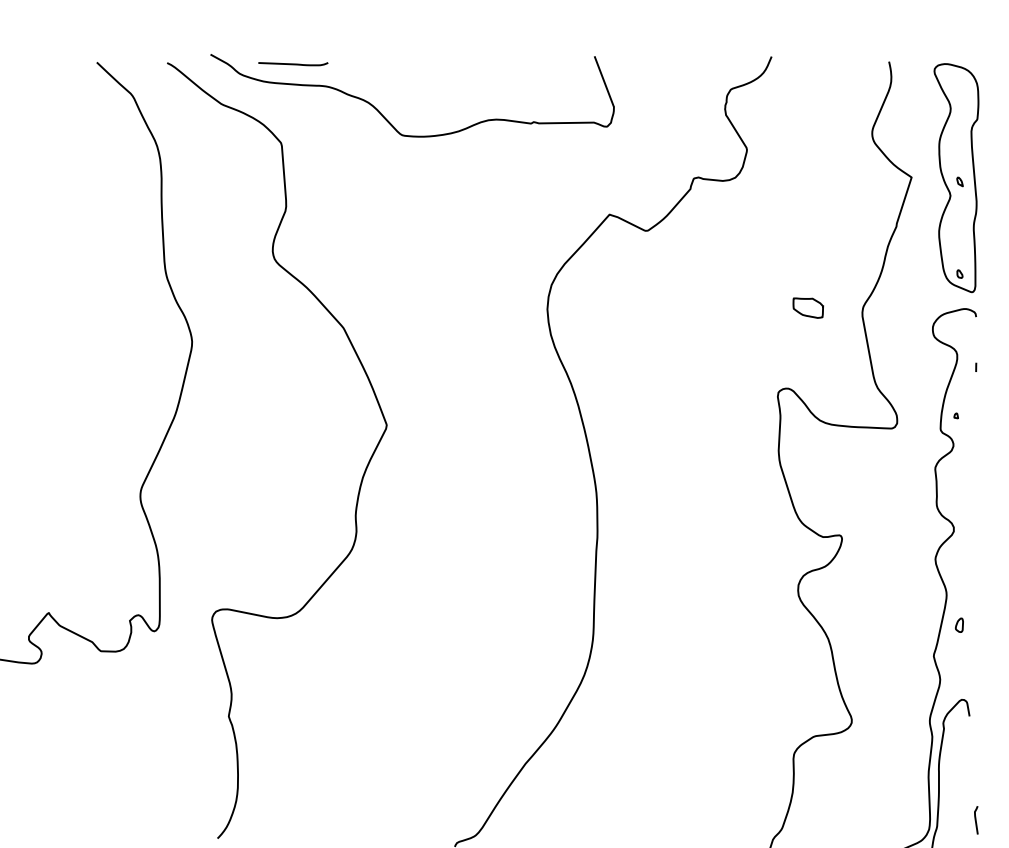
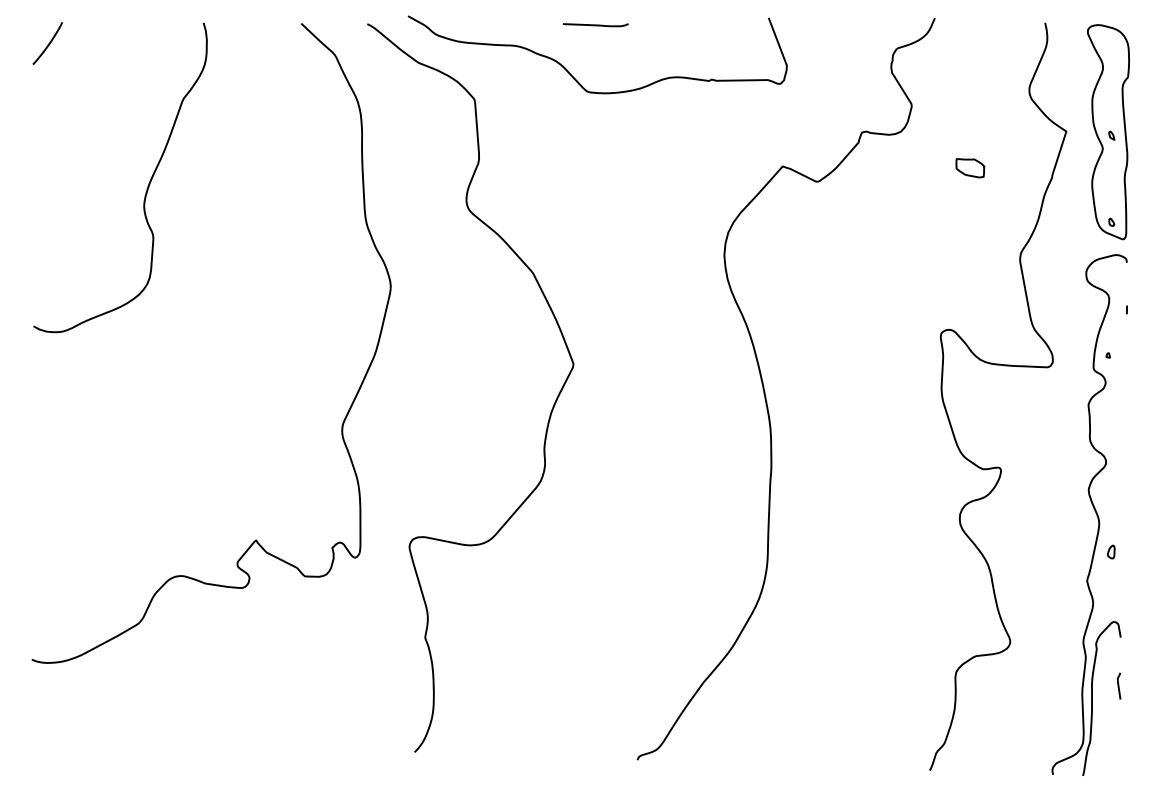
curve: (293, 64) -> (595, 25), moved
part: (808, 308) -> (970, 168), moved
curve: (975, 819) -> (1118, 685), moved

